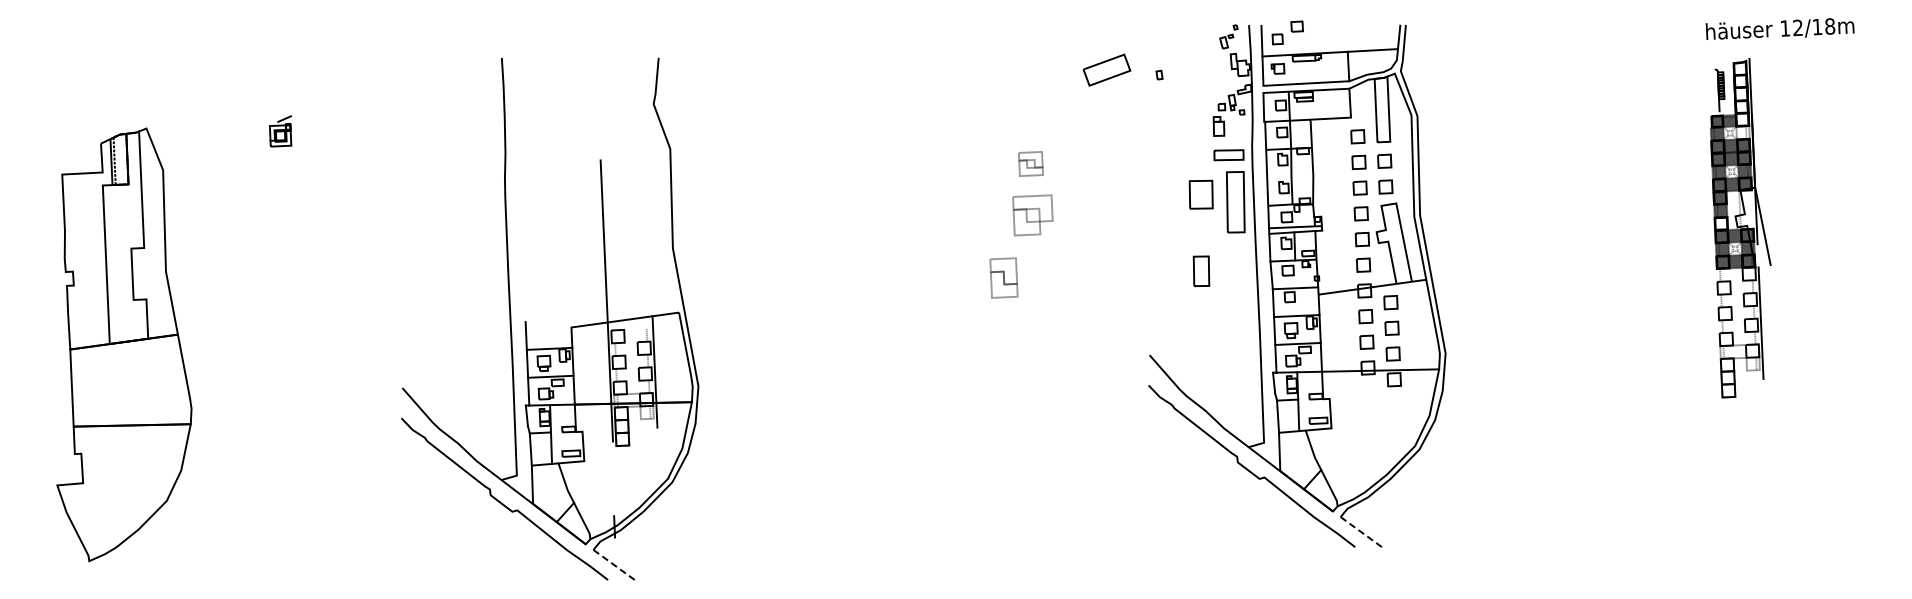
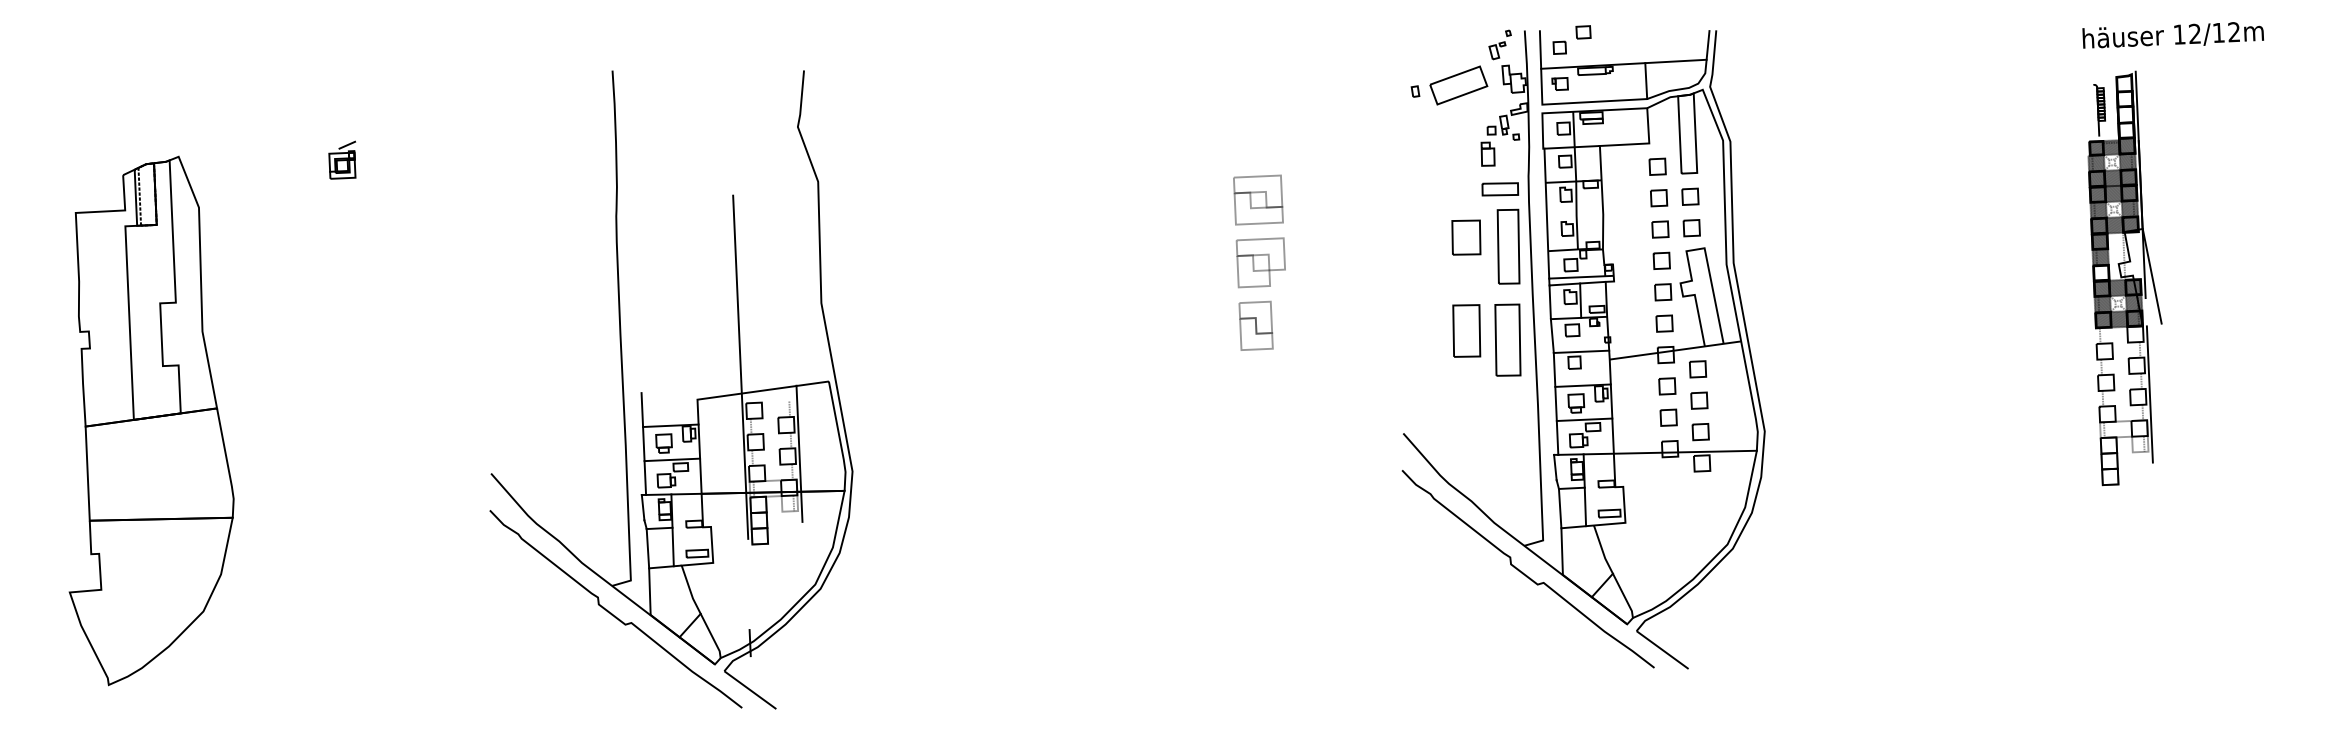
text: (1830, 26) -> (2234, 32), 12/18m -> 12/12m
part: (1106, 69) -> (1458, 84), moved
hatch: (1742, 126) -> (2127, 154), added
part: (1030, 163) -> (1257, 199), size x1.67
part: (1201, 271) -> (1466, 331), size x1.43
part: (1003, 277) -> (1255, 325), moved
part: (1235, 278) -> (1508, 339), added
line: (1362, 532) -> (1663, 649), dashed -> solid
line: (615, 565) -> (751, 690), dashed -> solid

